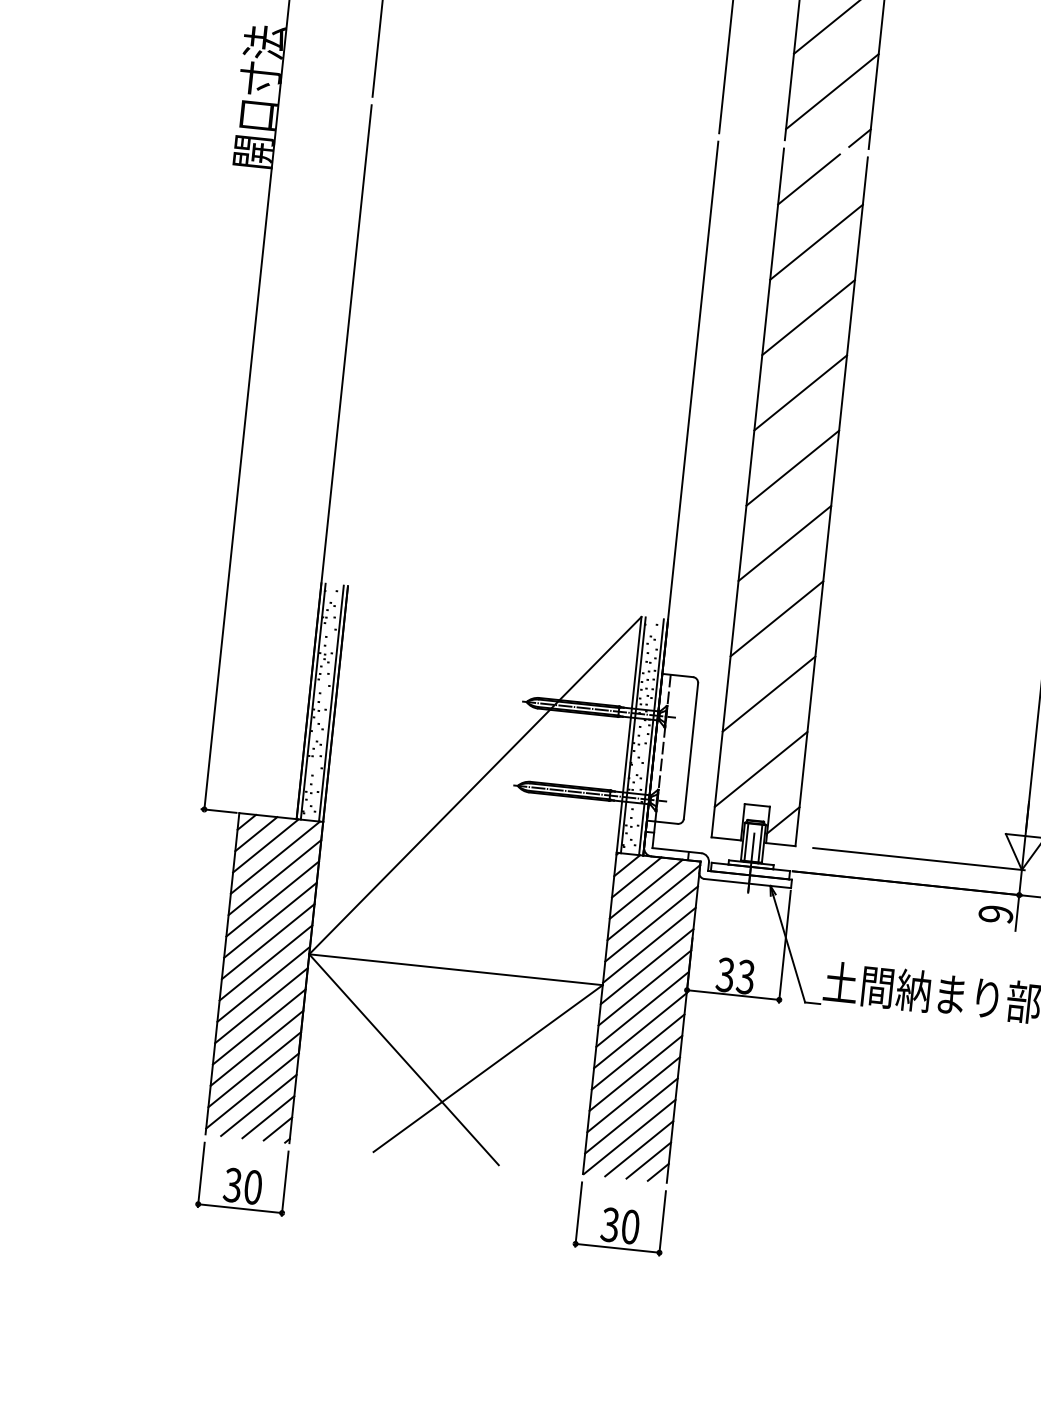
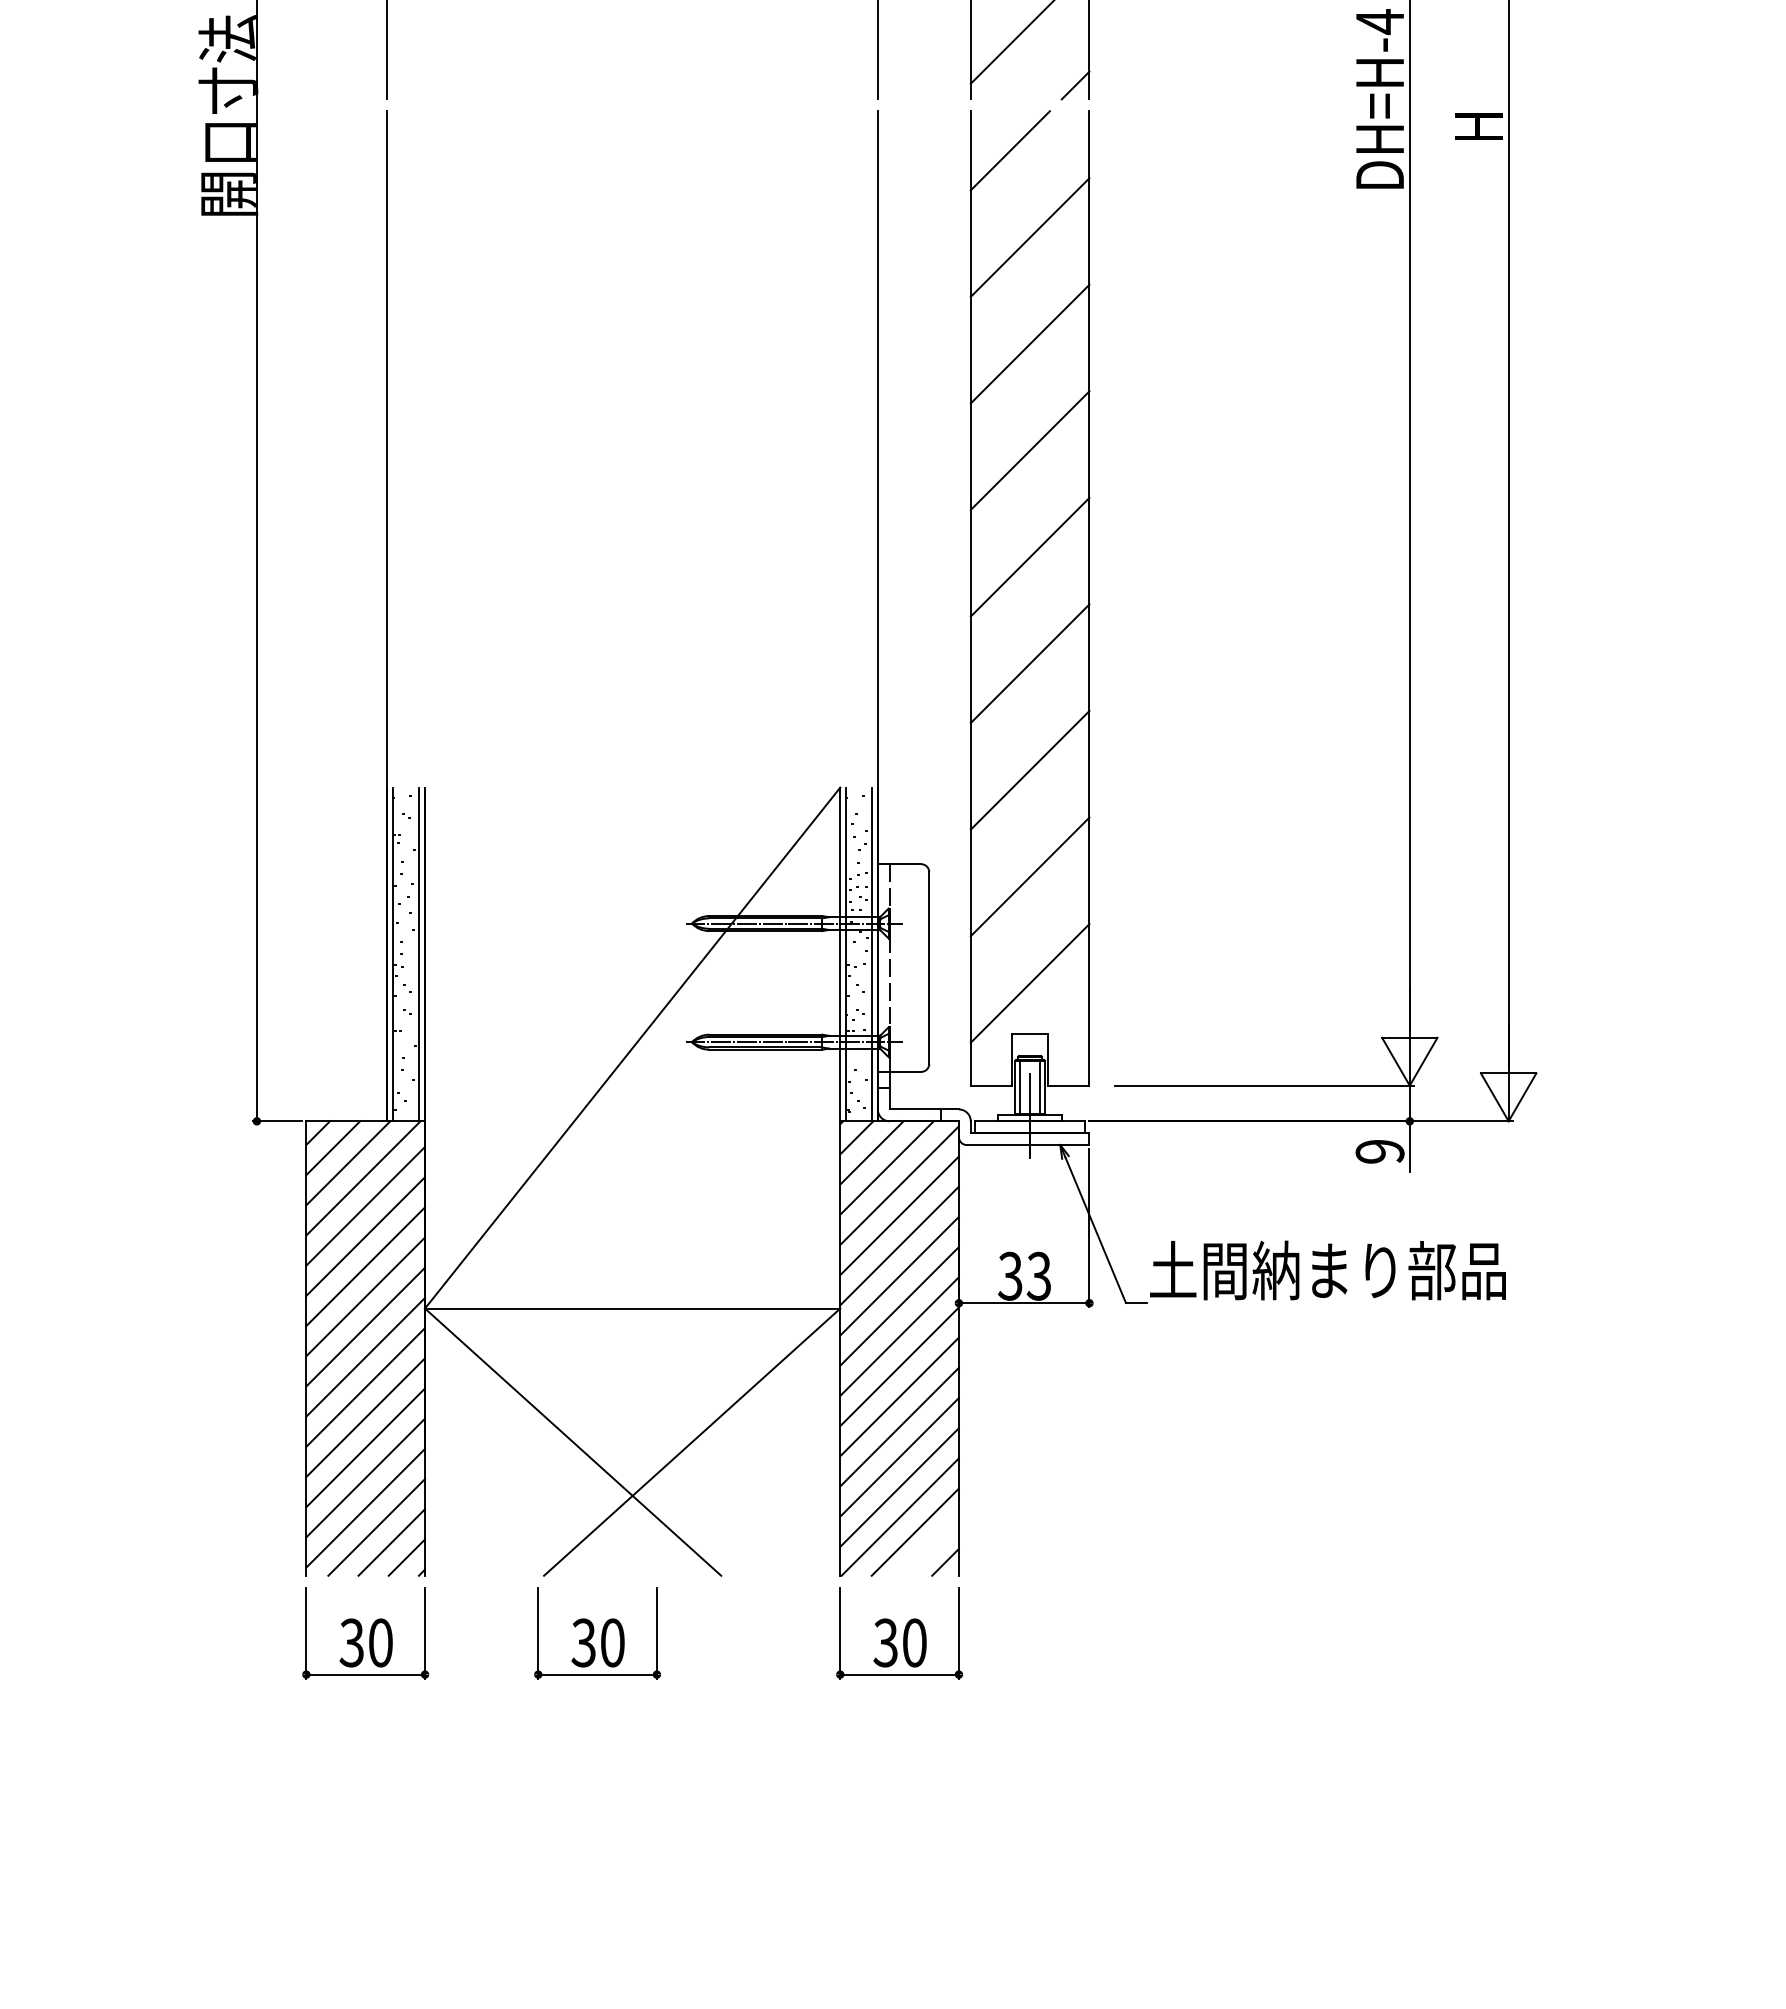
line: (783, 820) -> (1068, 1051), removed
line: (648, 1159) -> (929, 1546), removed
part: (407, 1196) -> (597, 1633), added

